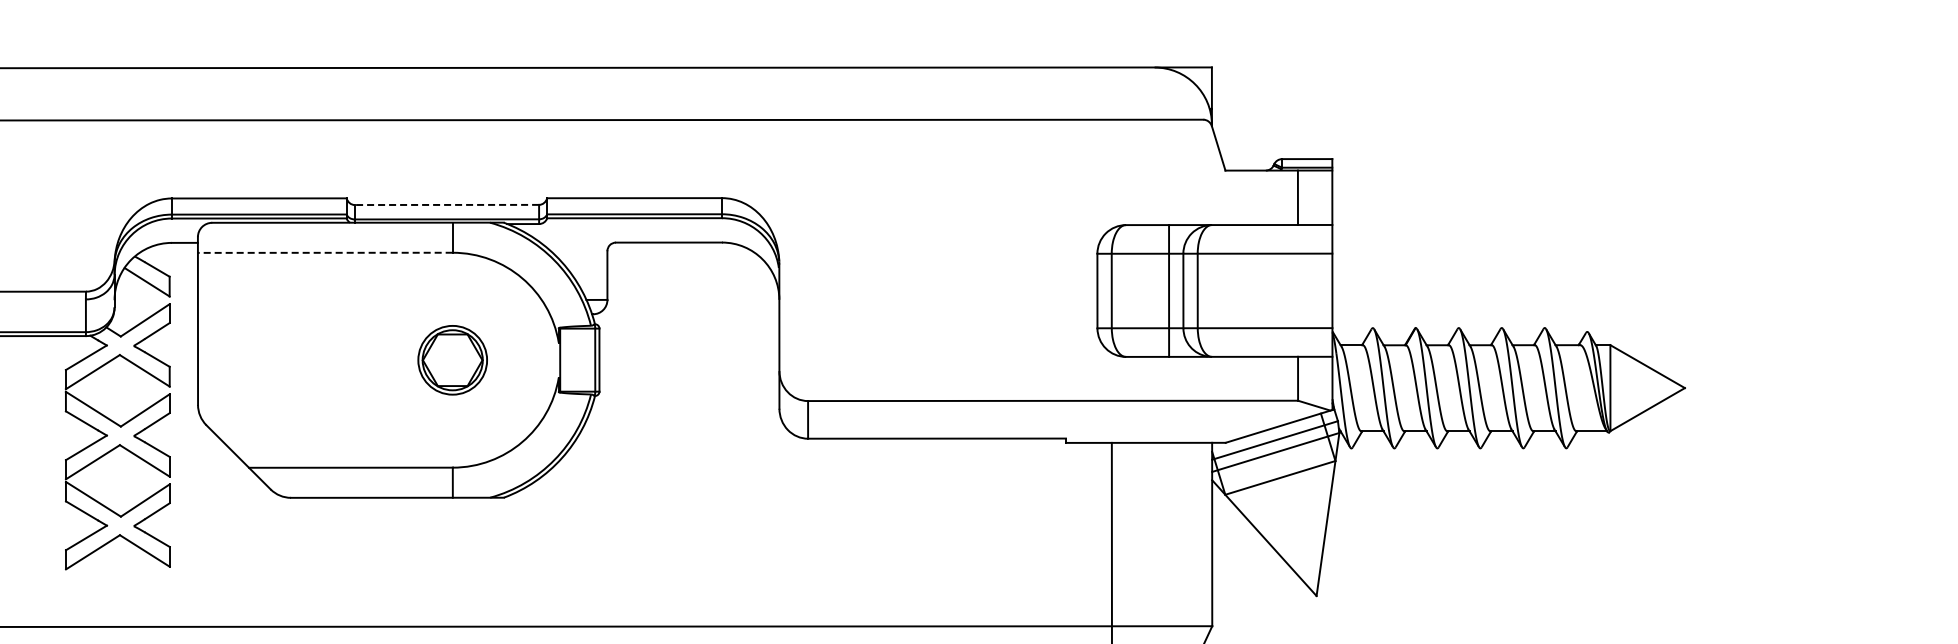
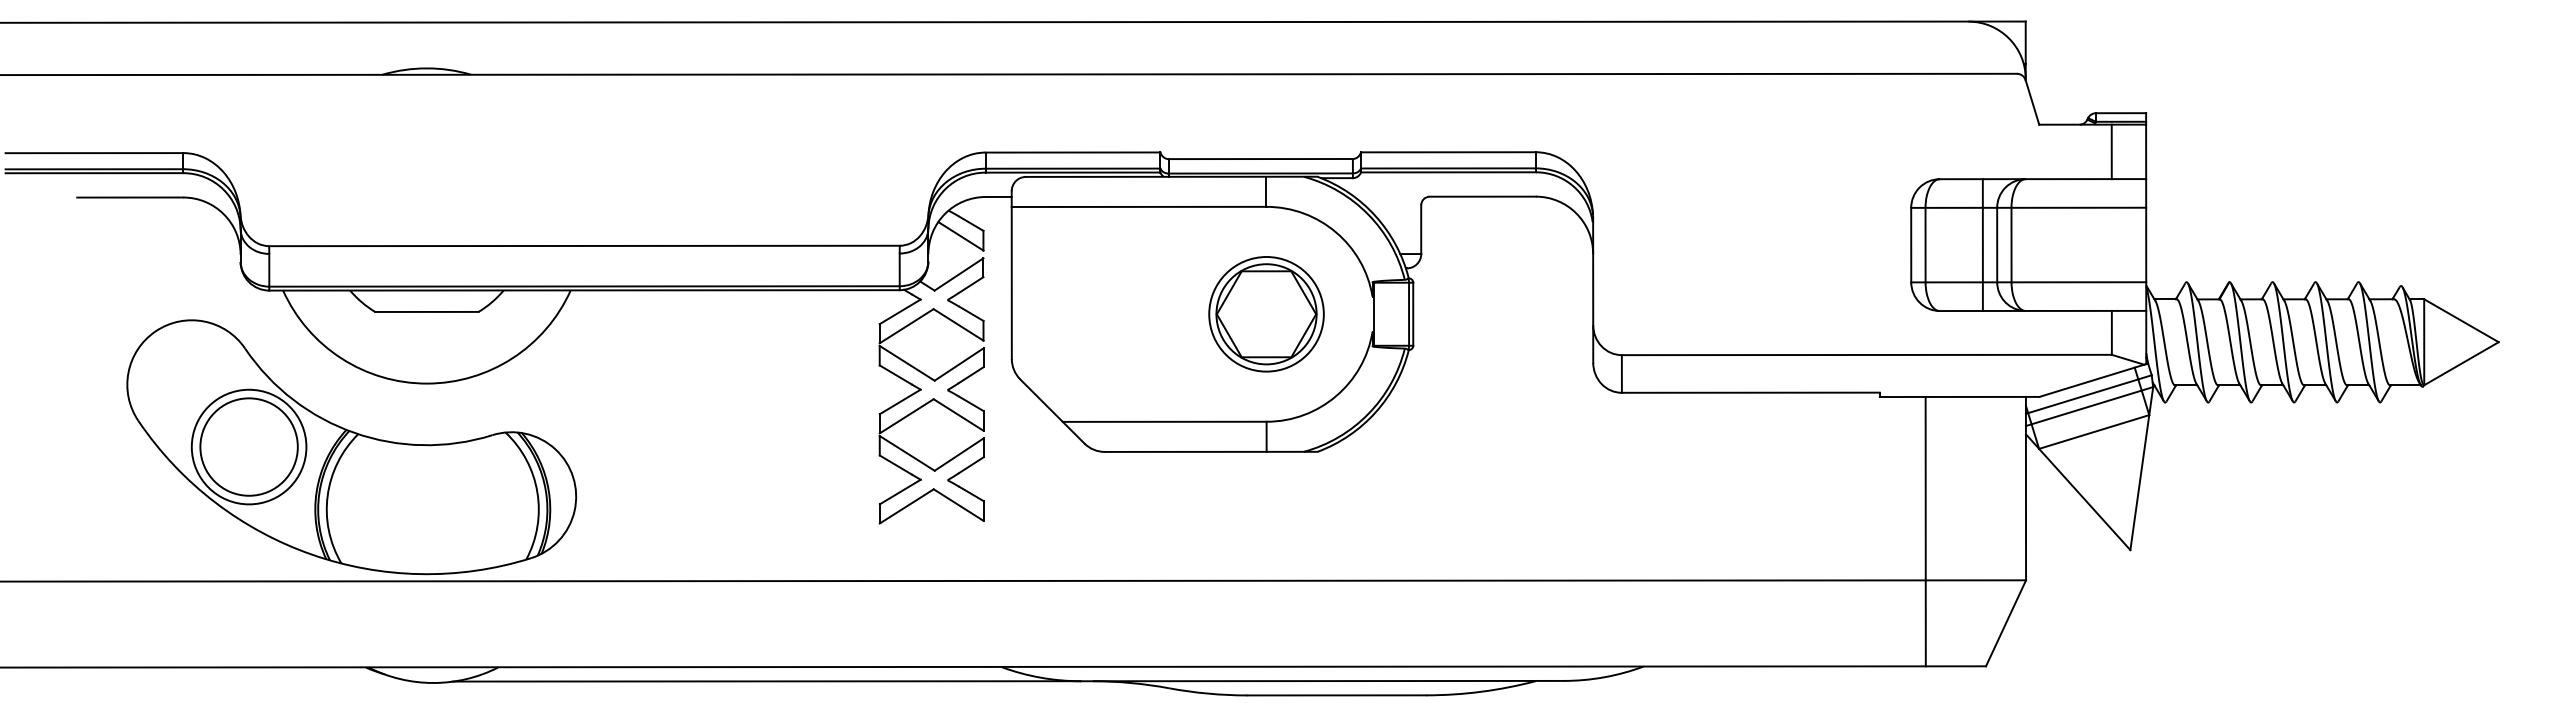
line: (446, 205) -> (1260, 159), dashed -> solid
line: (324, 252) -> (1138, 206), dashed -> solid
part: (452, 360) -> (1266, 314), size x1.67

